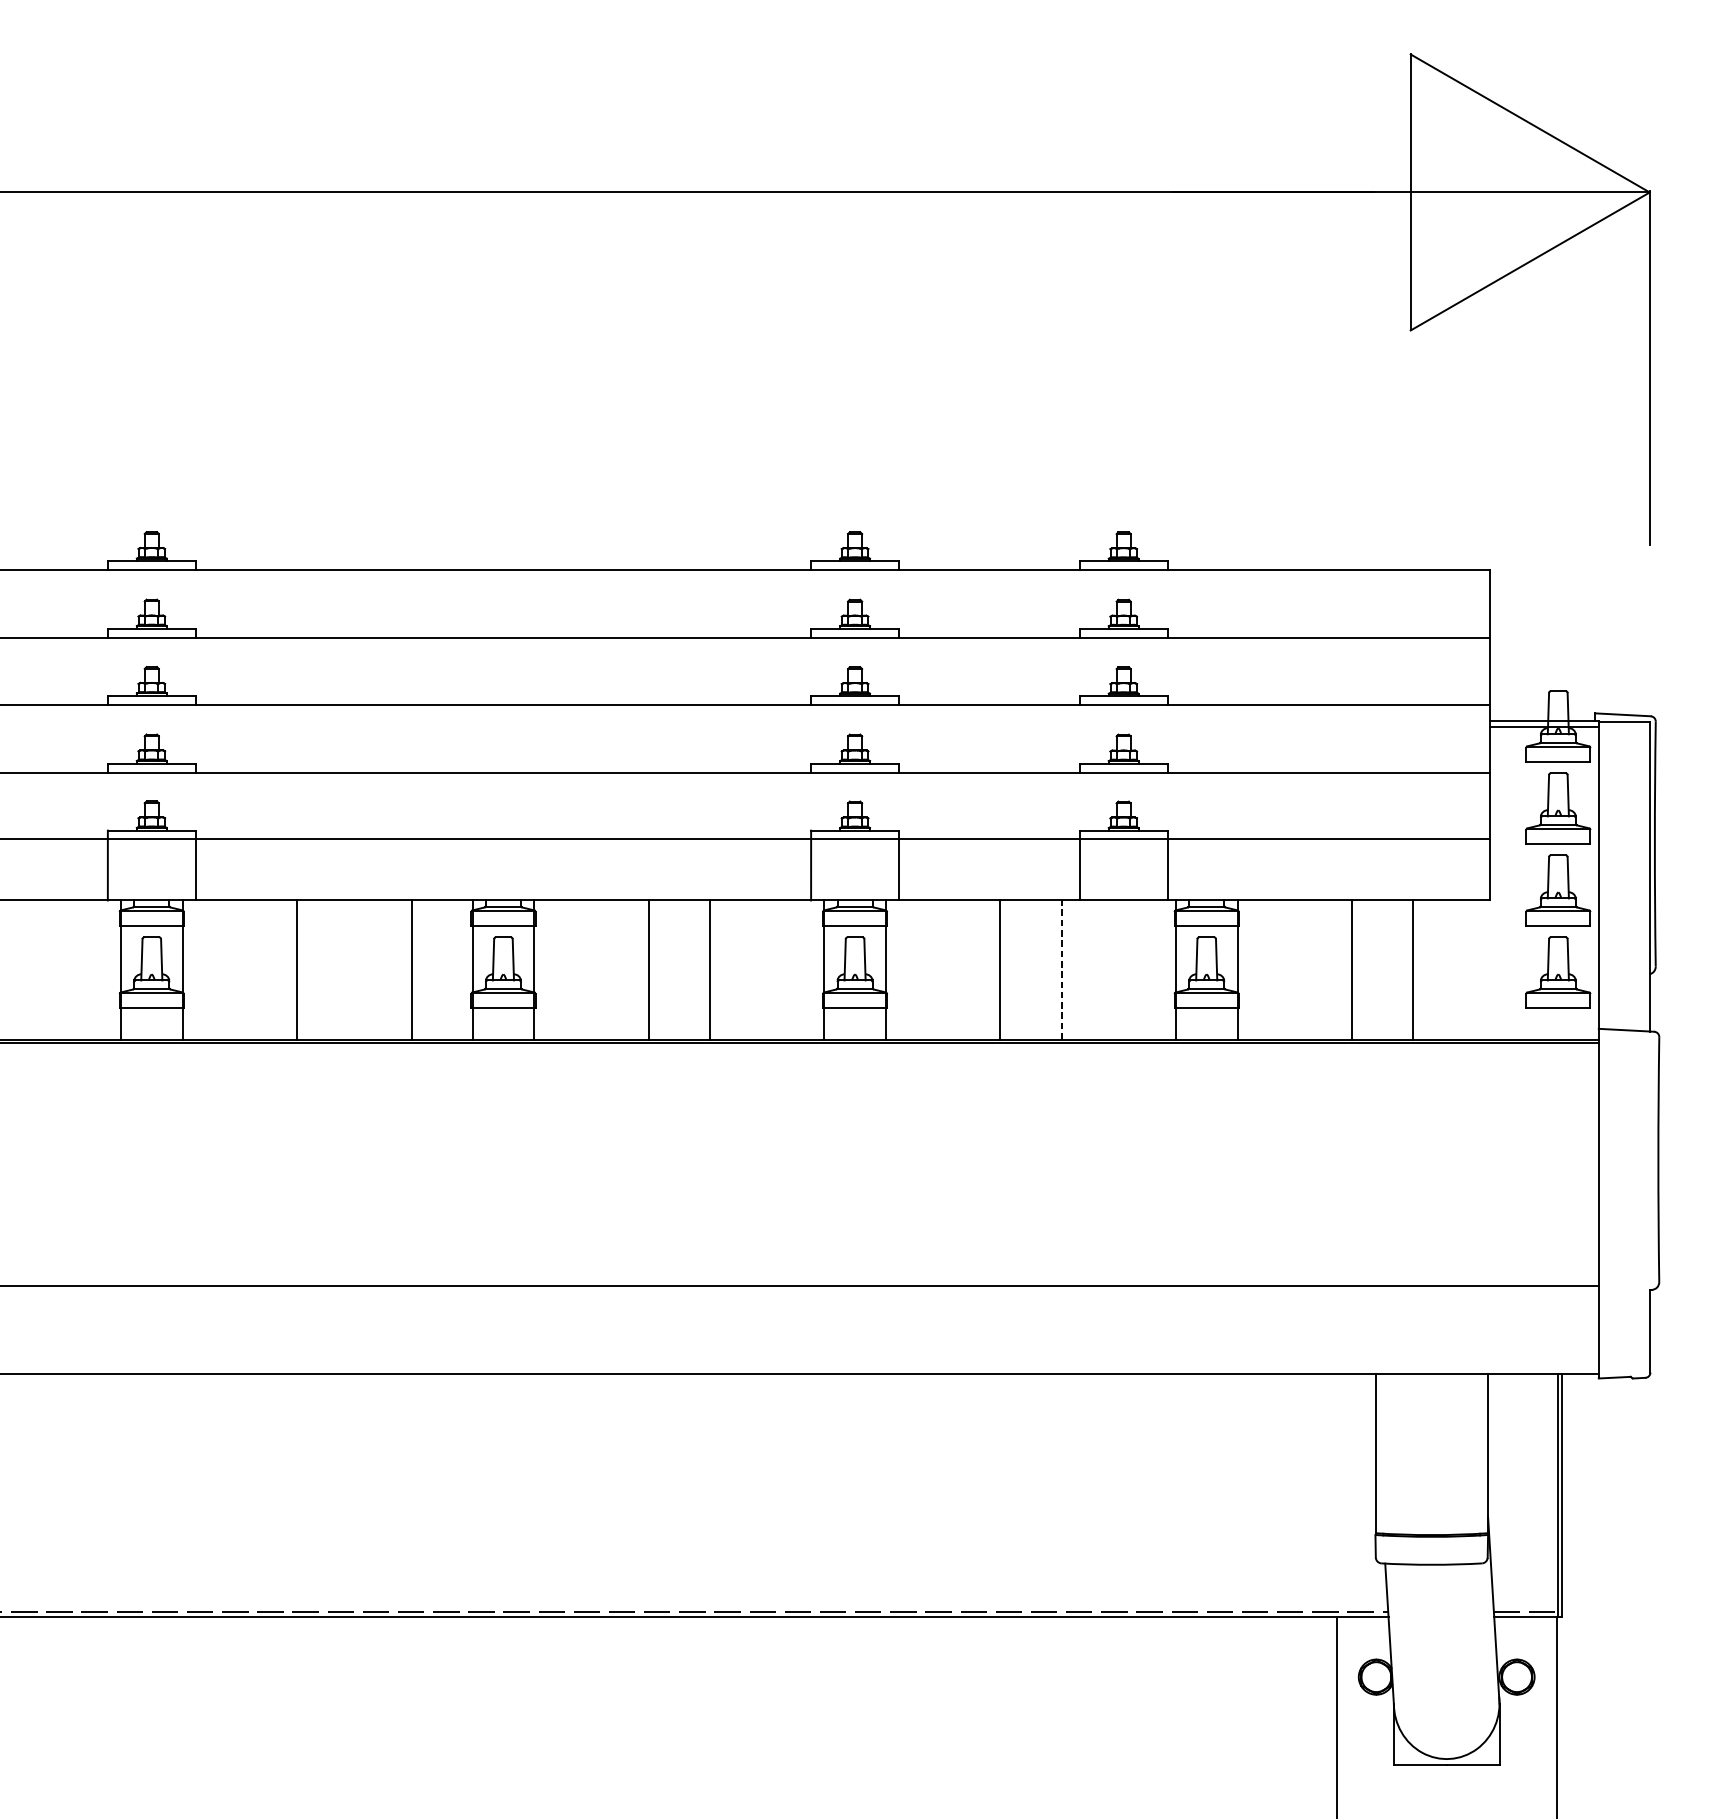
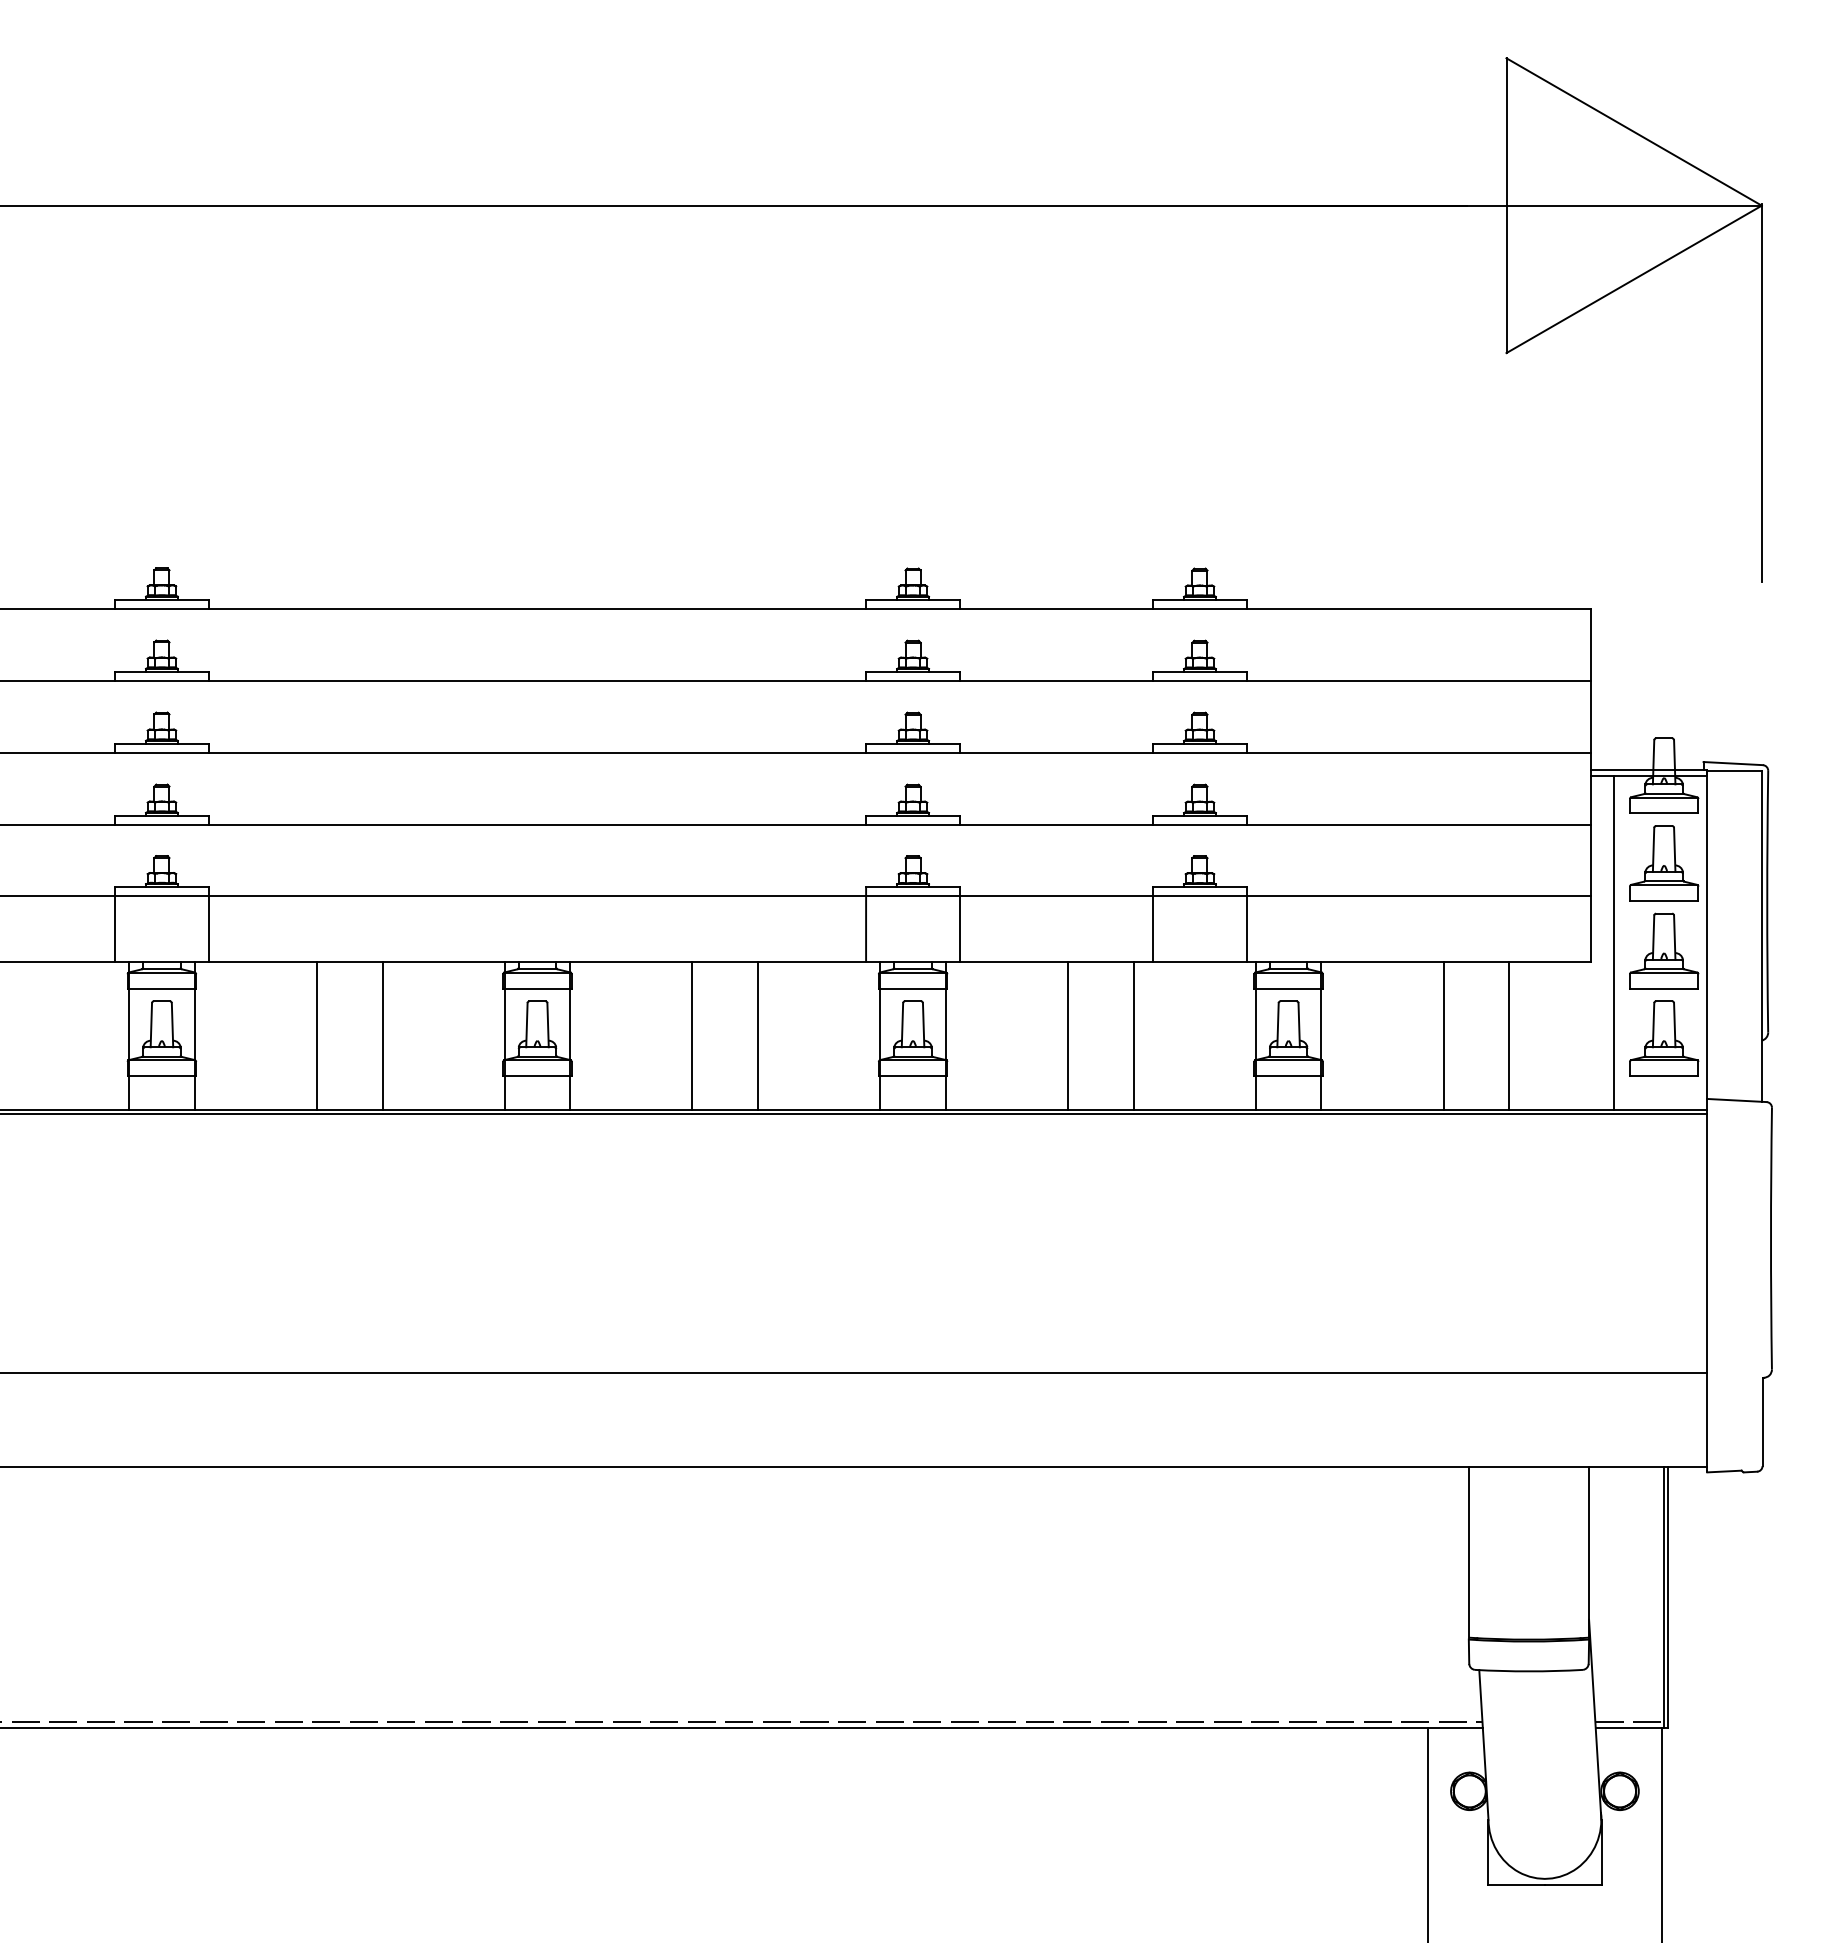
line: (1511, 883) -> (1614, 943), added
line: (411, 969) -> (382, 1035), moved
line: (1061, 969) -> (1133, 1035), dashed -> solid

